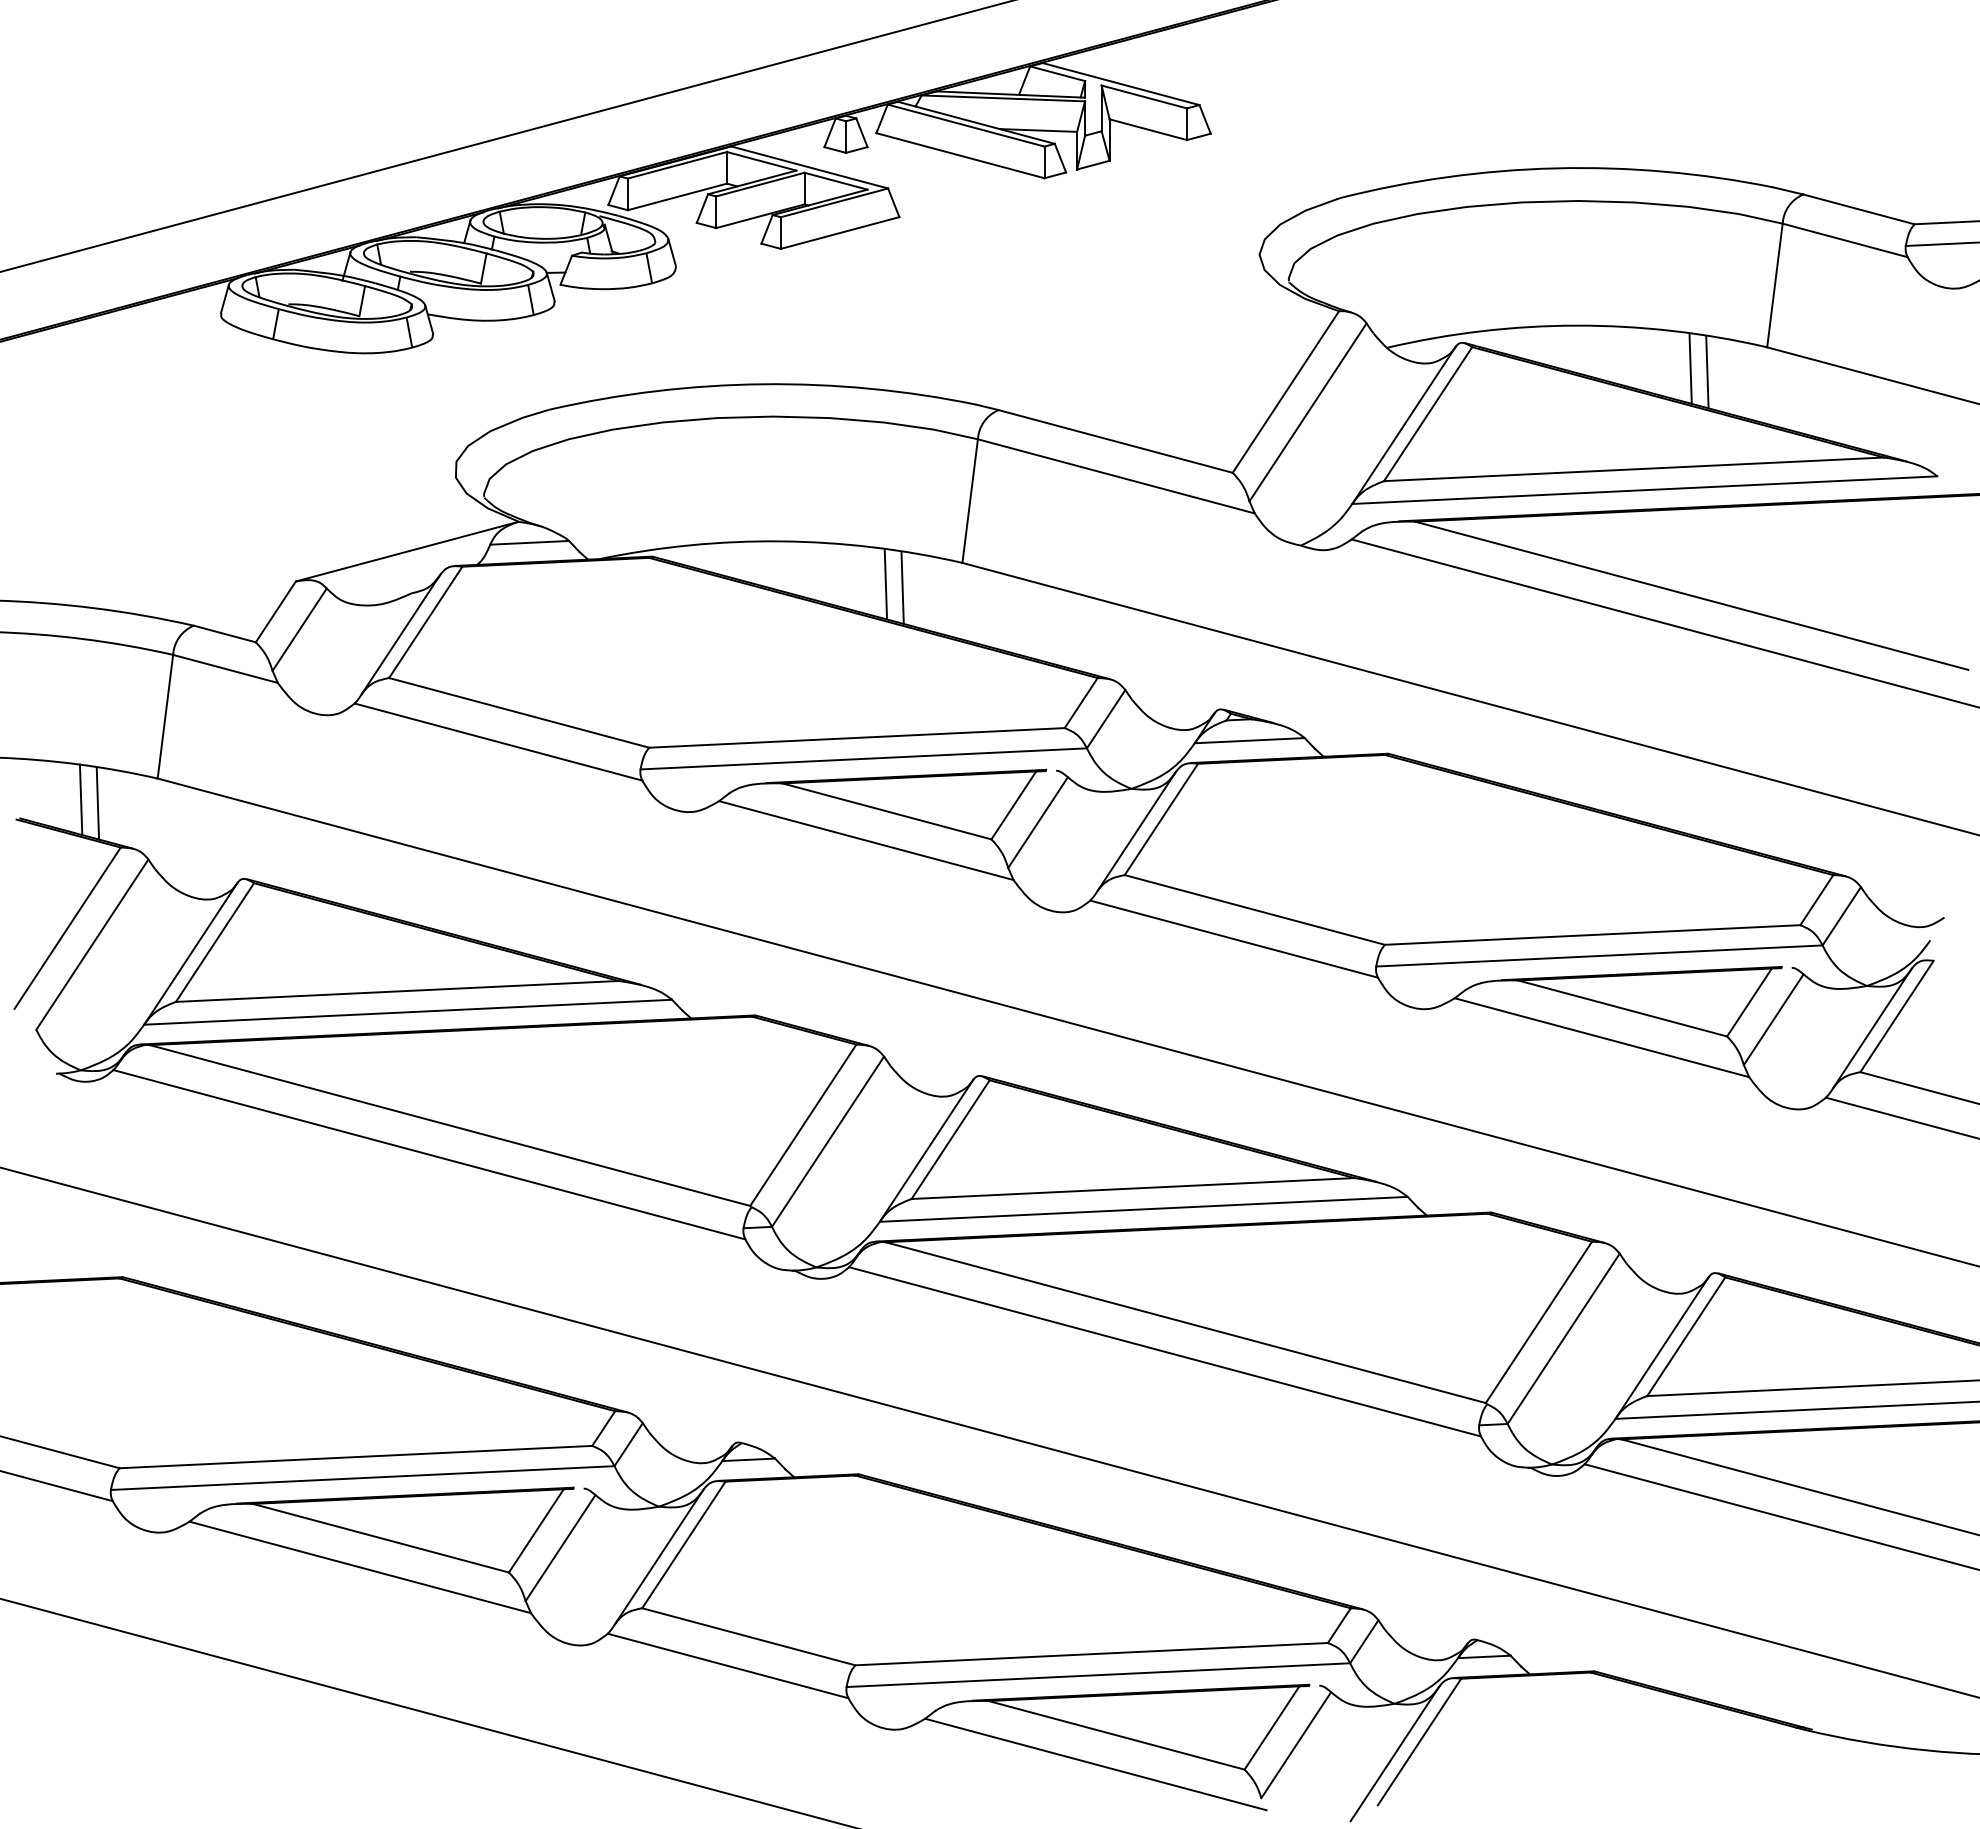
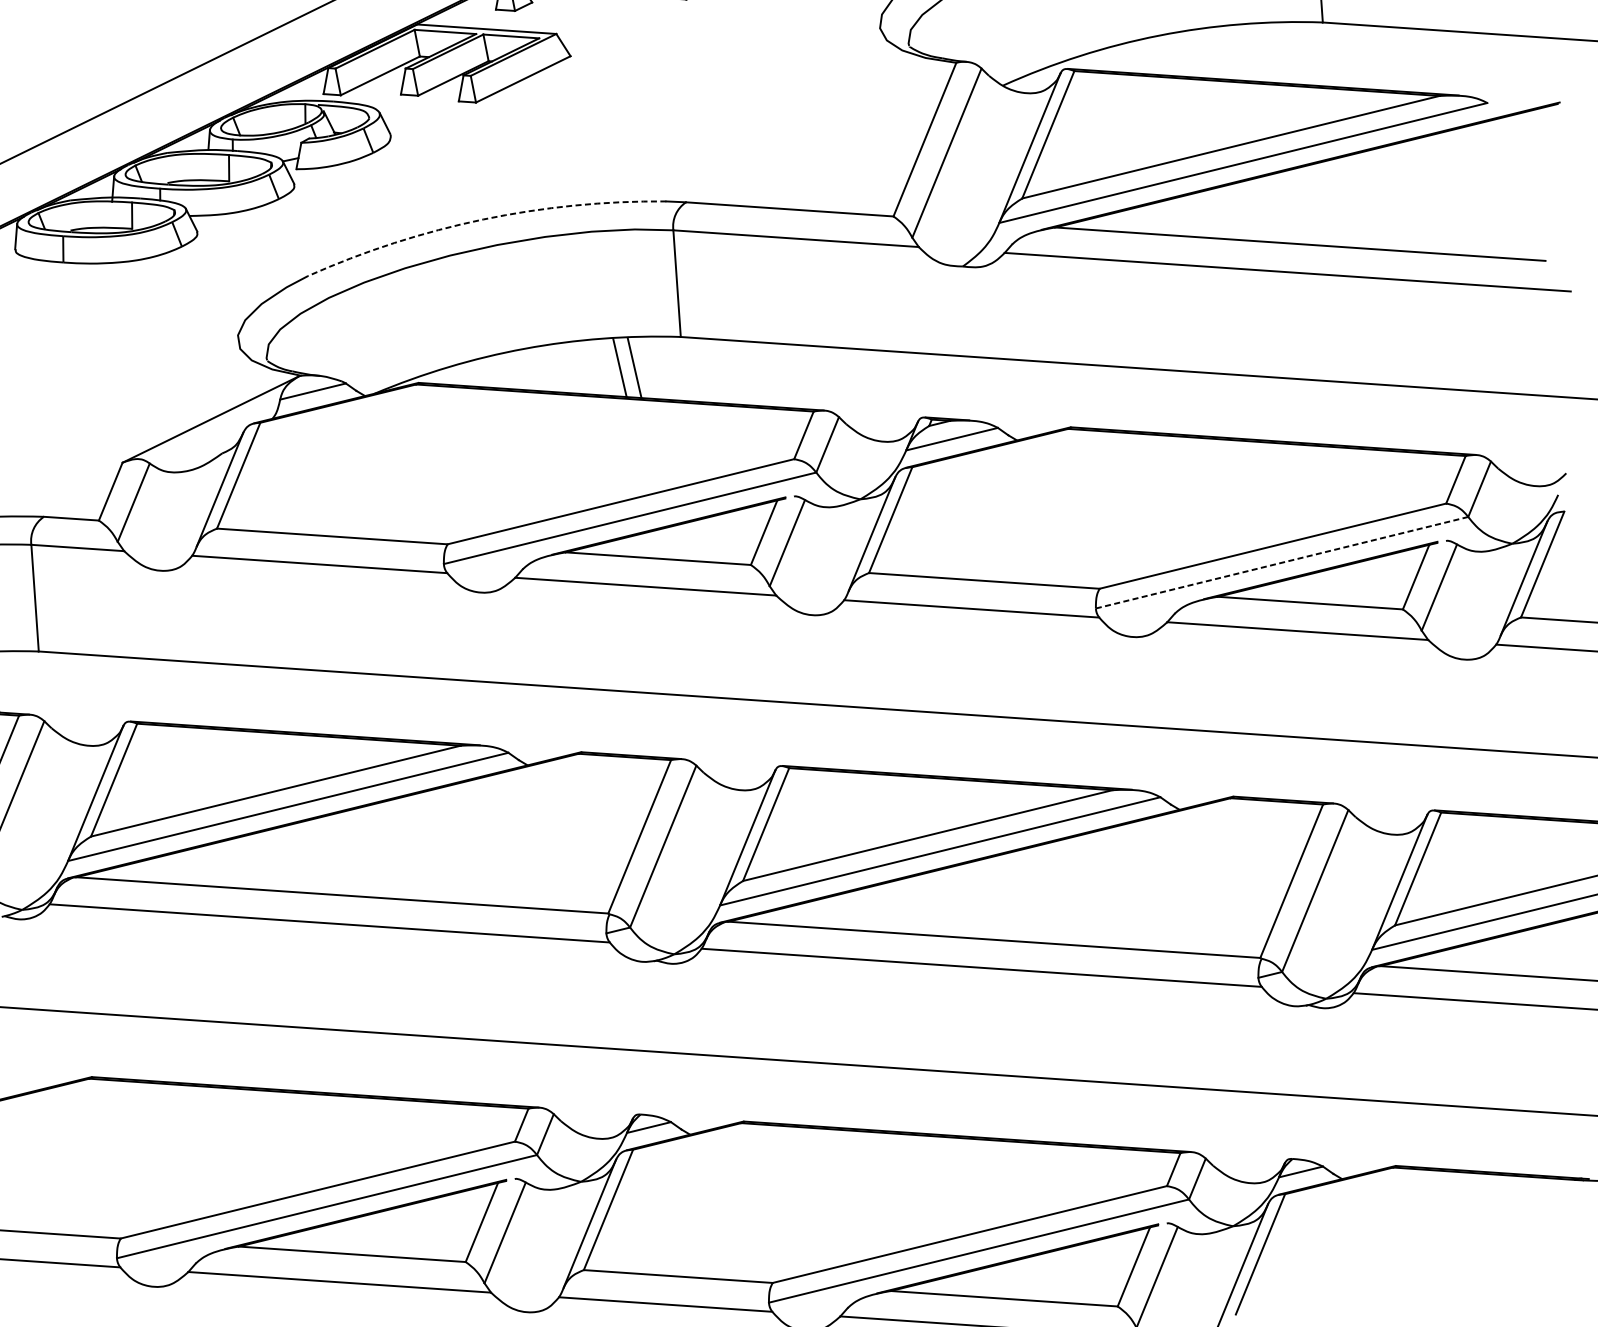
line: (1690, 368) -> (1261, 52), removed
line: (1707, 372) -> (1276, 53), removed
arc: (762, 384) -> (482, 219), solid -> dashed
line: (1599, 955) -> (1282, 562), solid -> dashed

